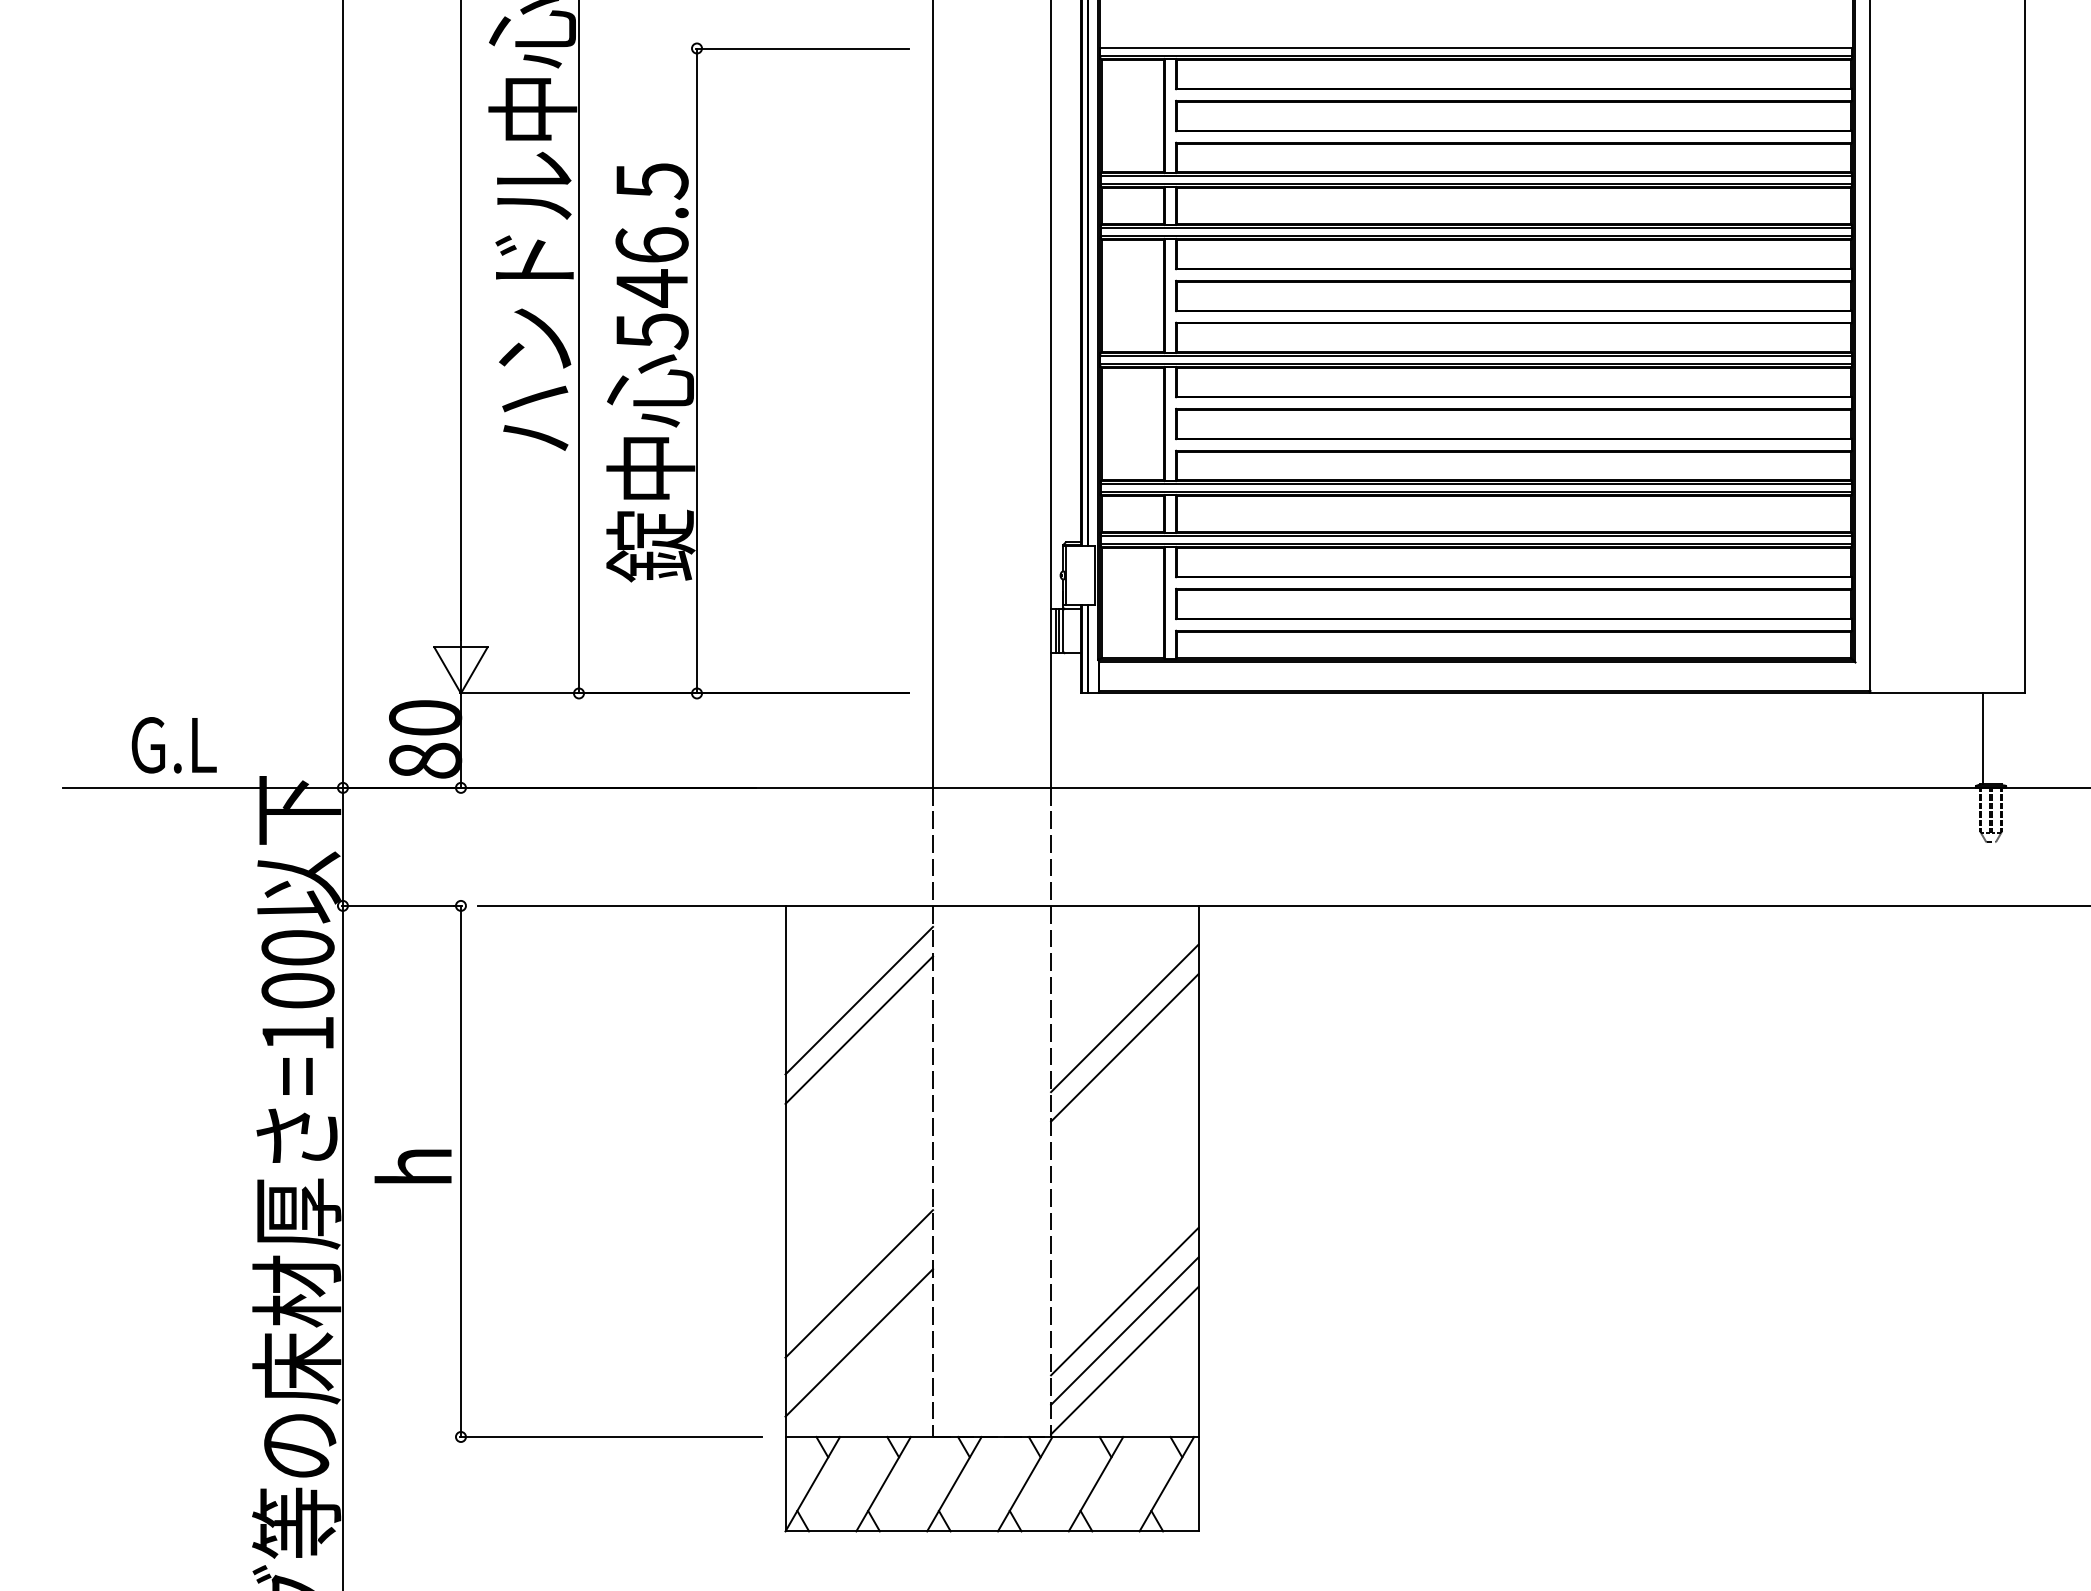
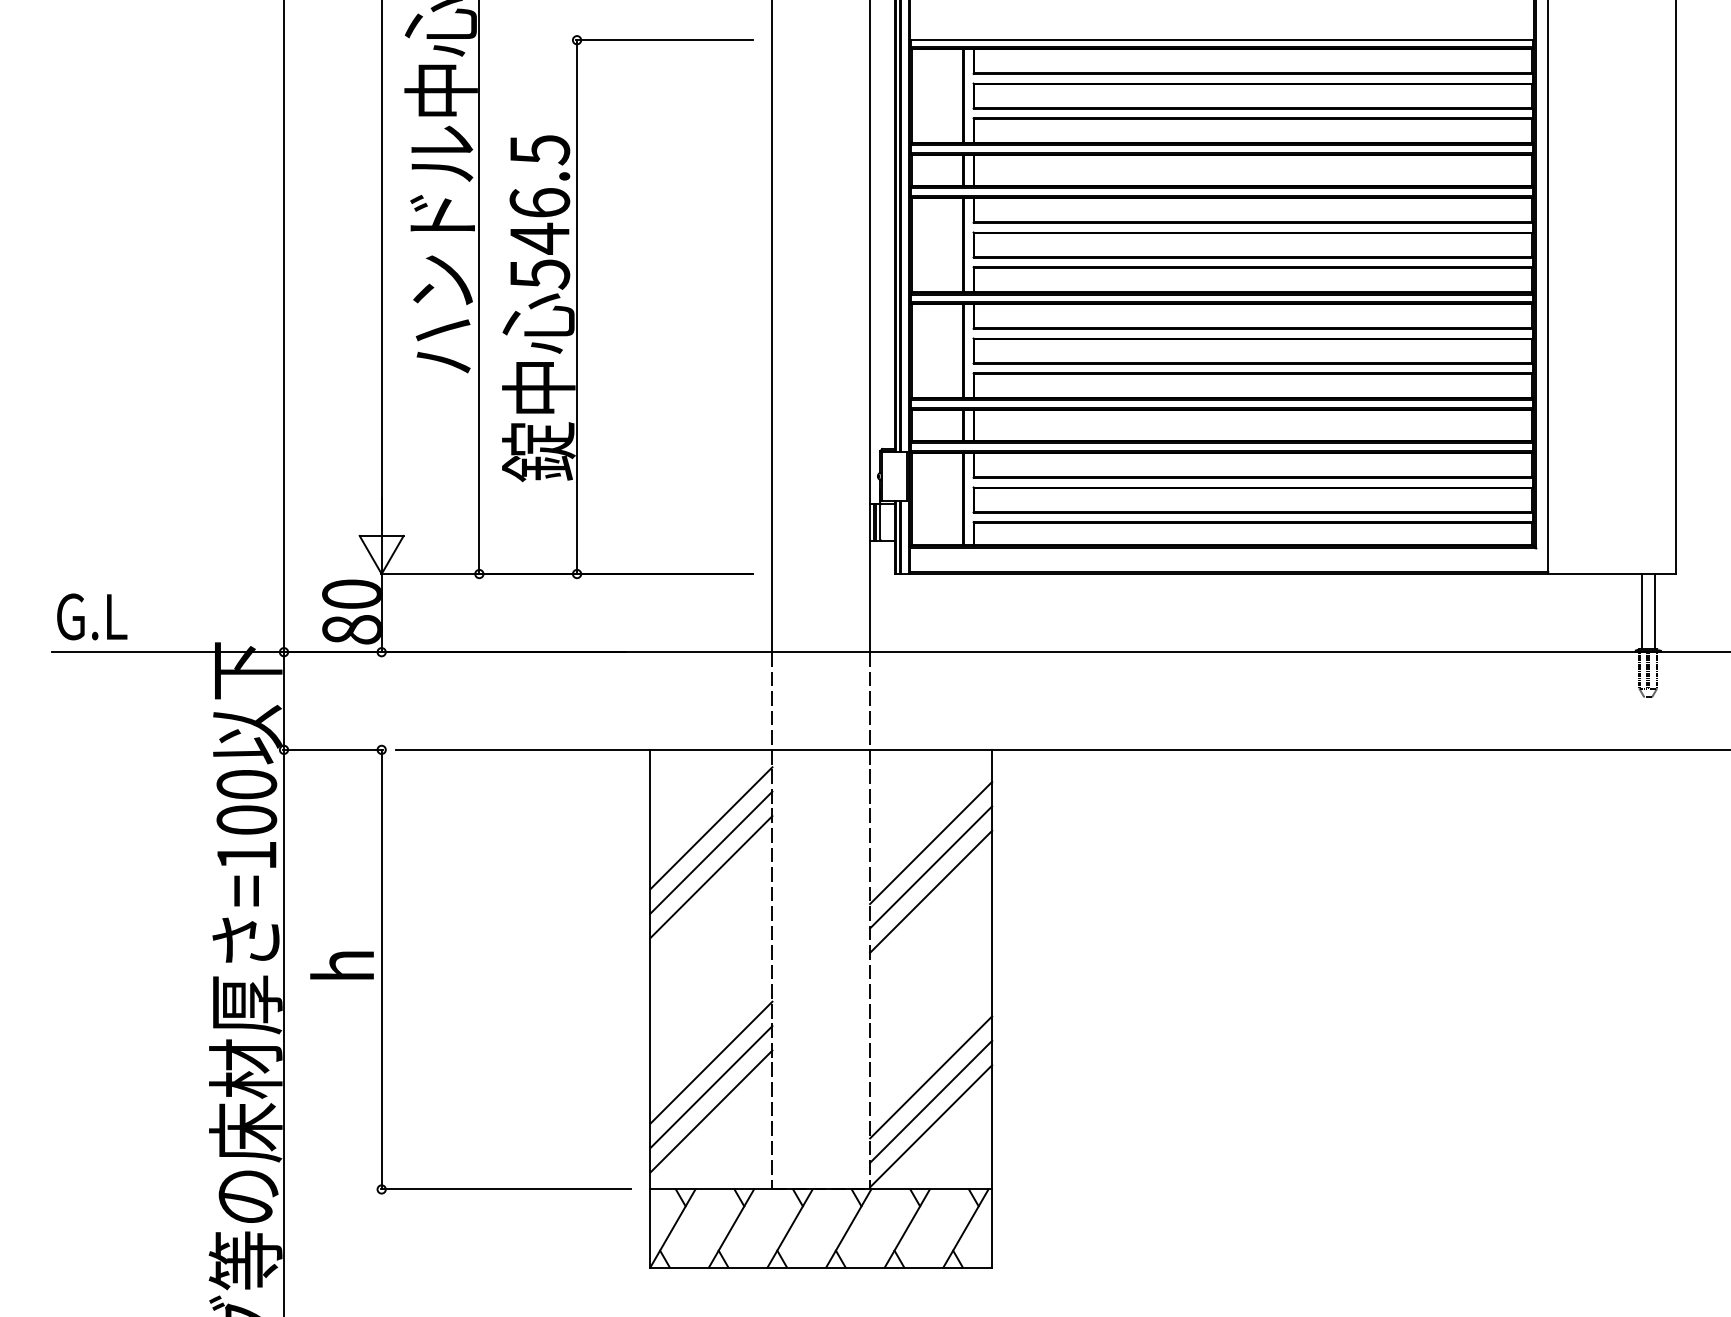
line: (1998, 738) -> (1654, 611), added
text: (173, 745) -> (91, 617), moved
line: (859, 1059) -> (711, 877), added
line: (1124, 1077) -> (930, 891), added
line: (859, 1313) -> (711, 1087), added

